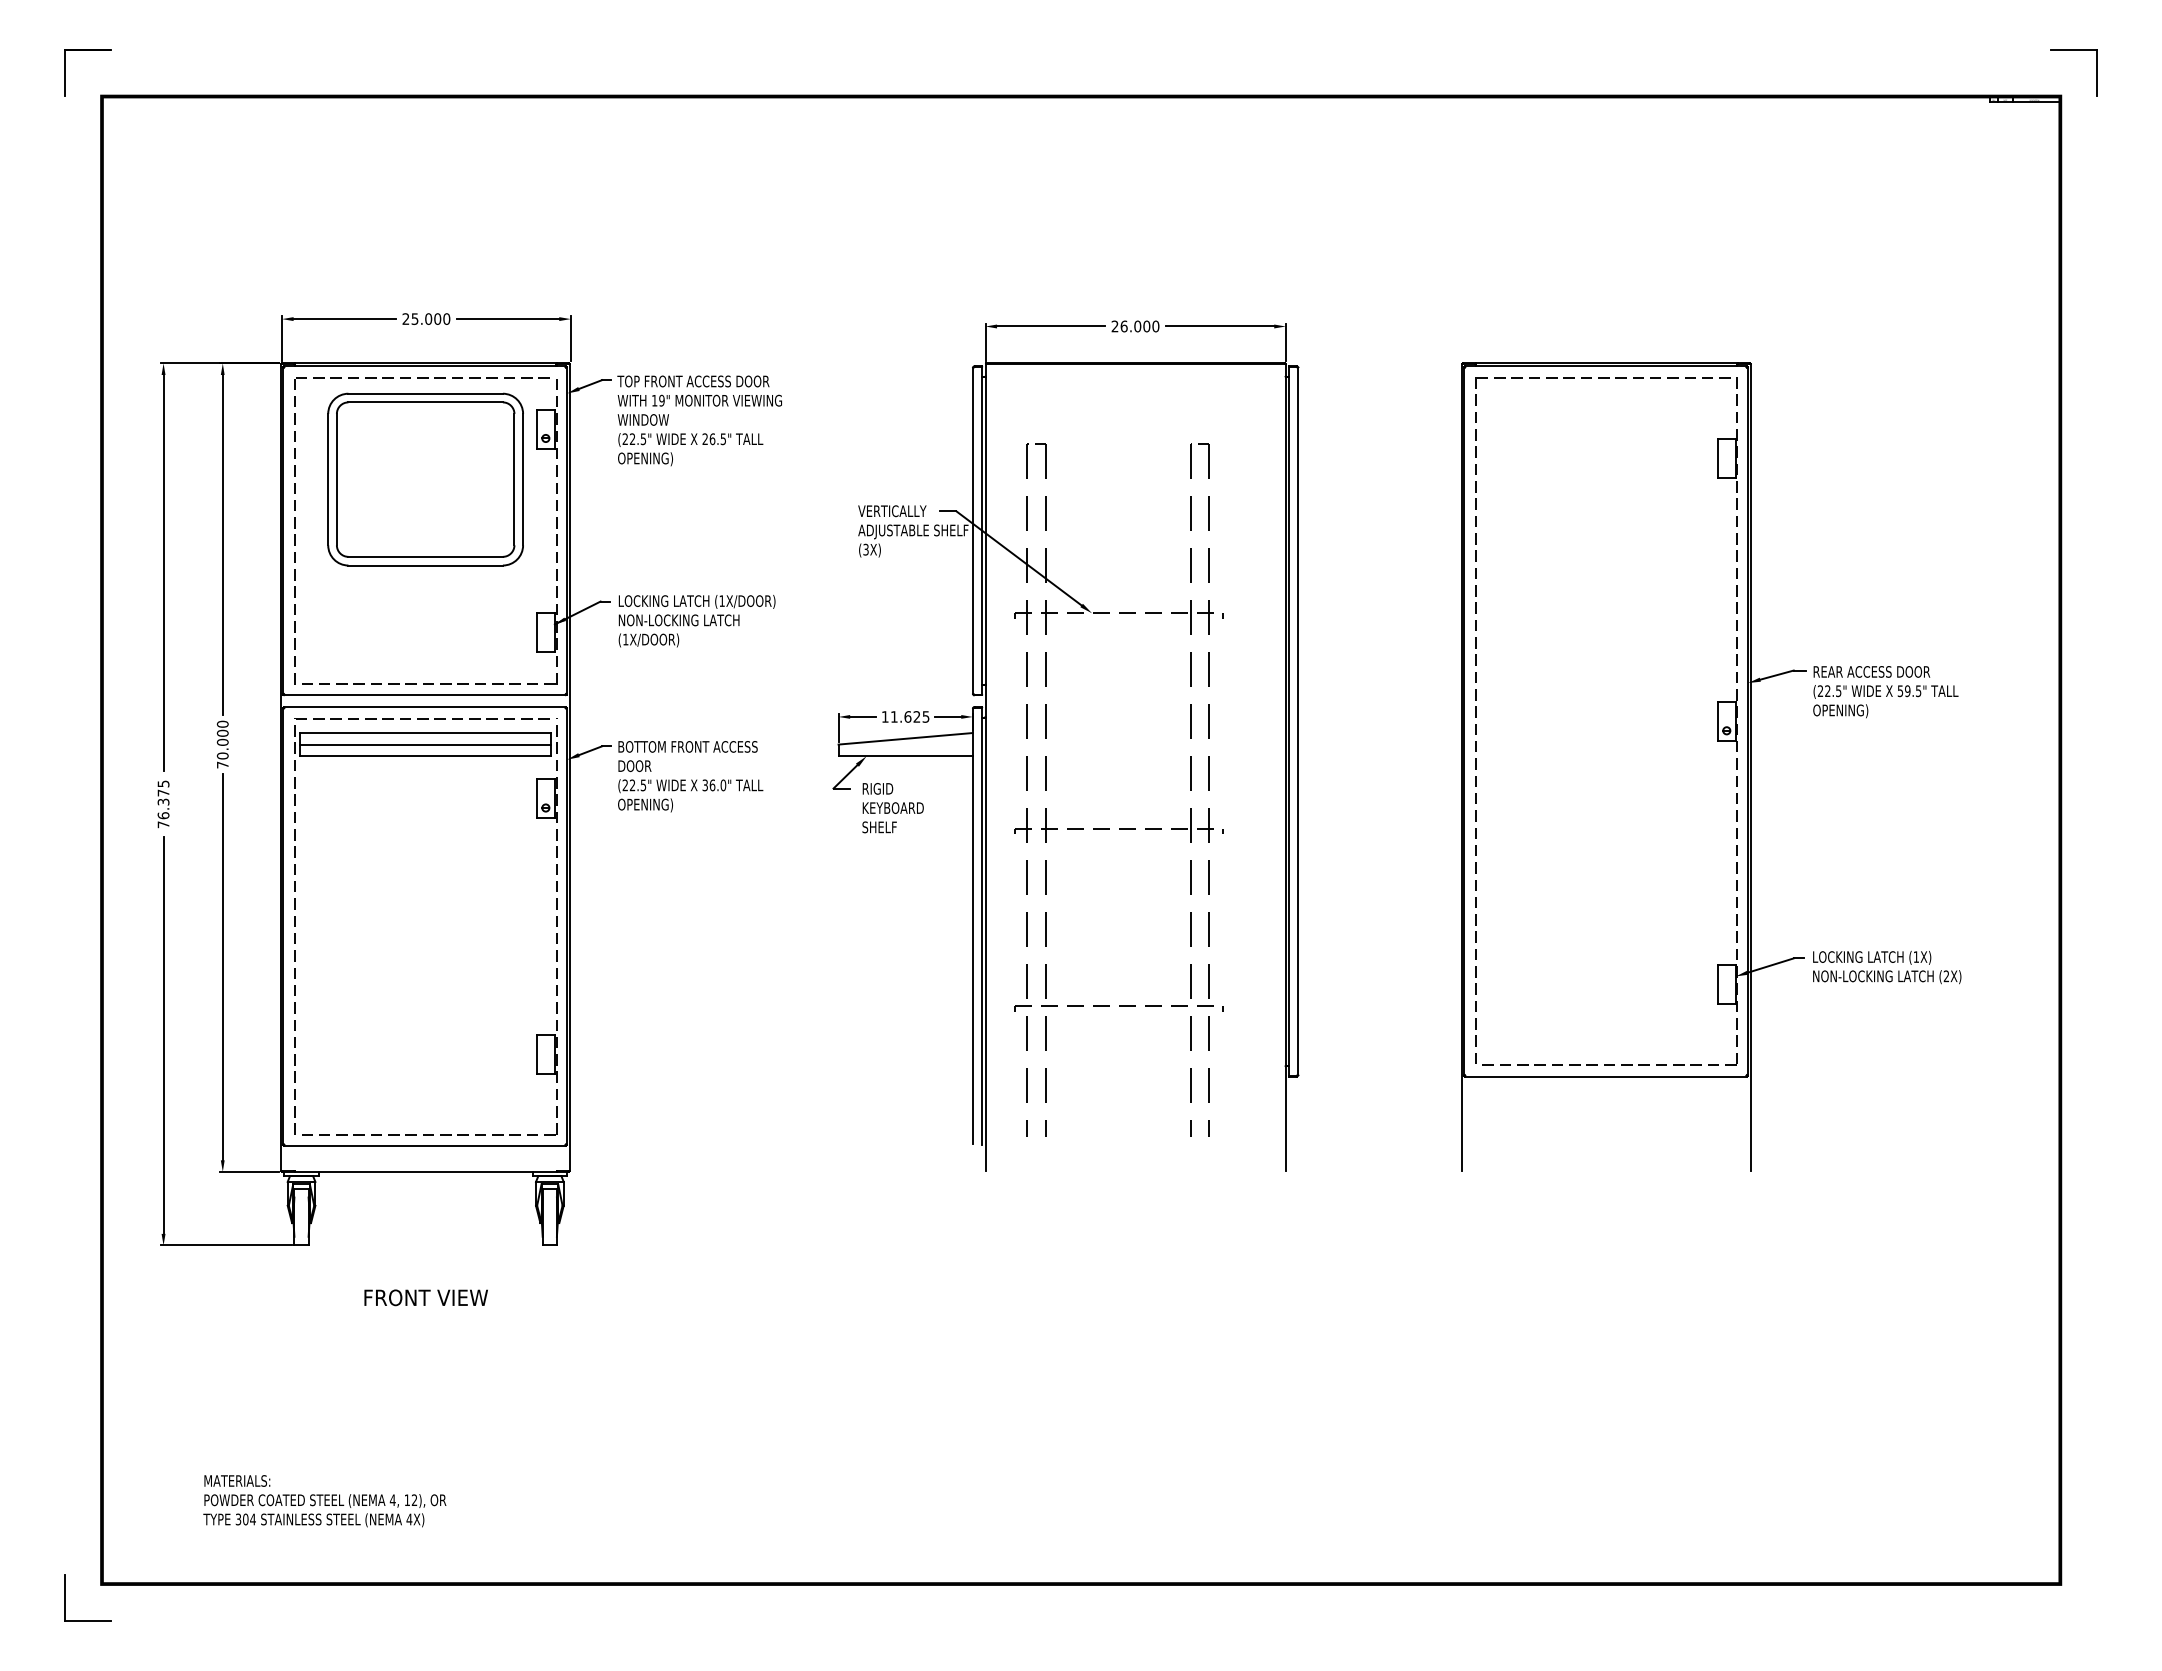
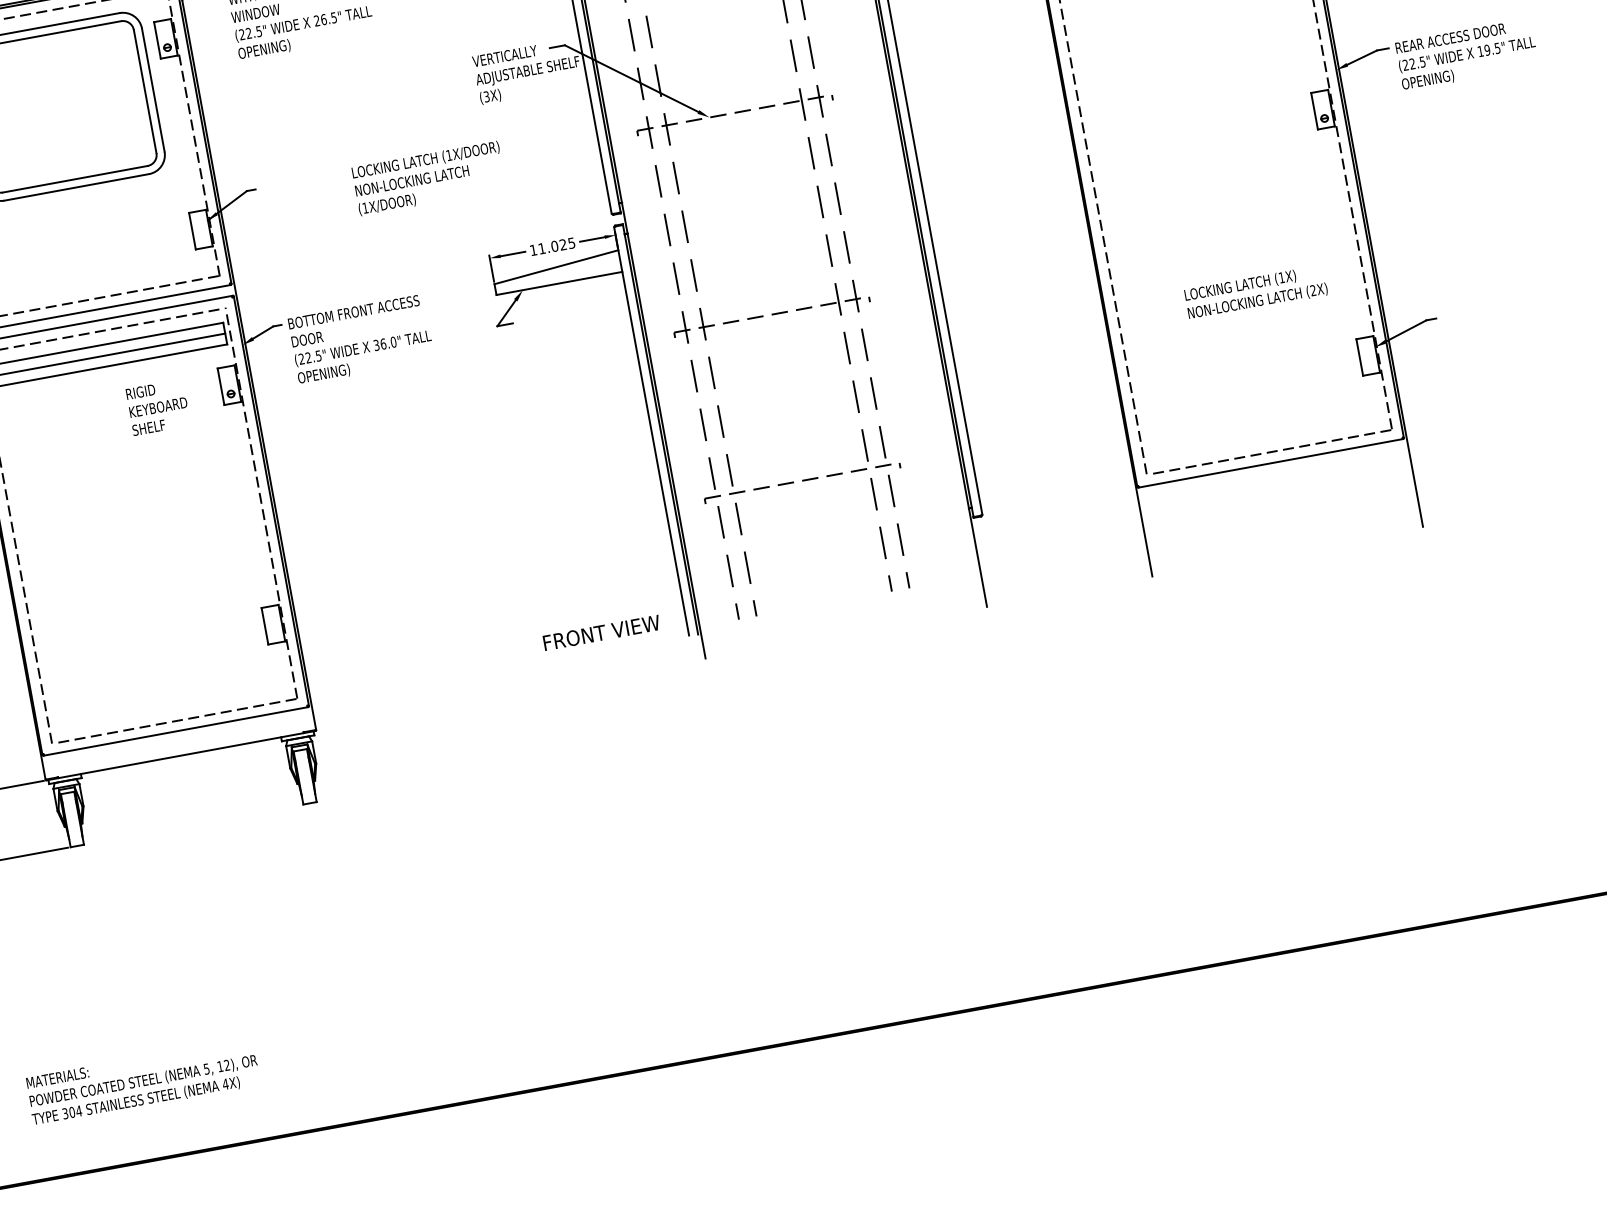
text: (696, 621) -> (428, 178), moved
text: (1900, 691) -> (1480, 51), 59.5" -> 19.5"
text: (907, 716) -> (554, 246), 11.625 -> 11.025
text: (892, 808) -> (157, 407), moved
text: (1887, 967) -> (1256, 292), moved
text: (425, 1297) -> (601, 632), moved
text: (392, 1500) -> (206, 1069), 4, -> 5,

